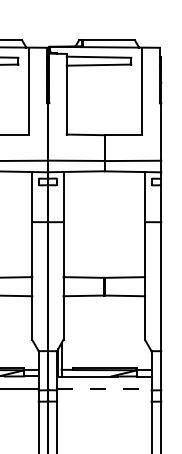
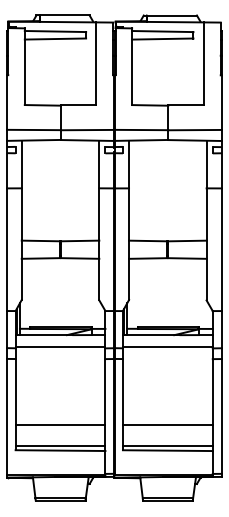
line: (103, 389) -> (167, 347), dashed -> solid

